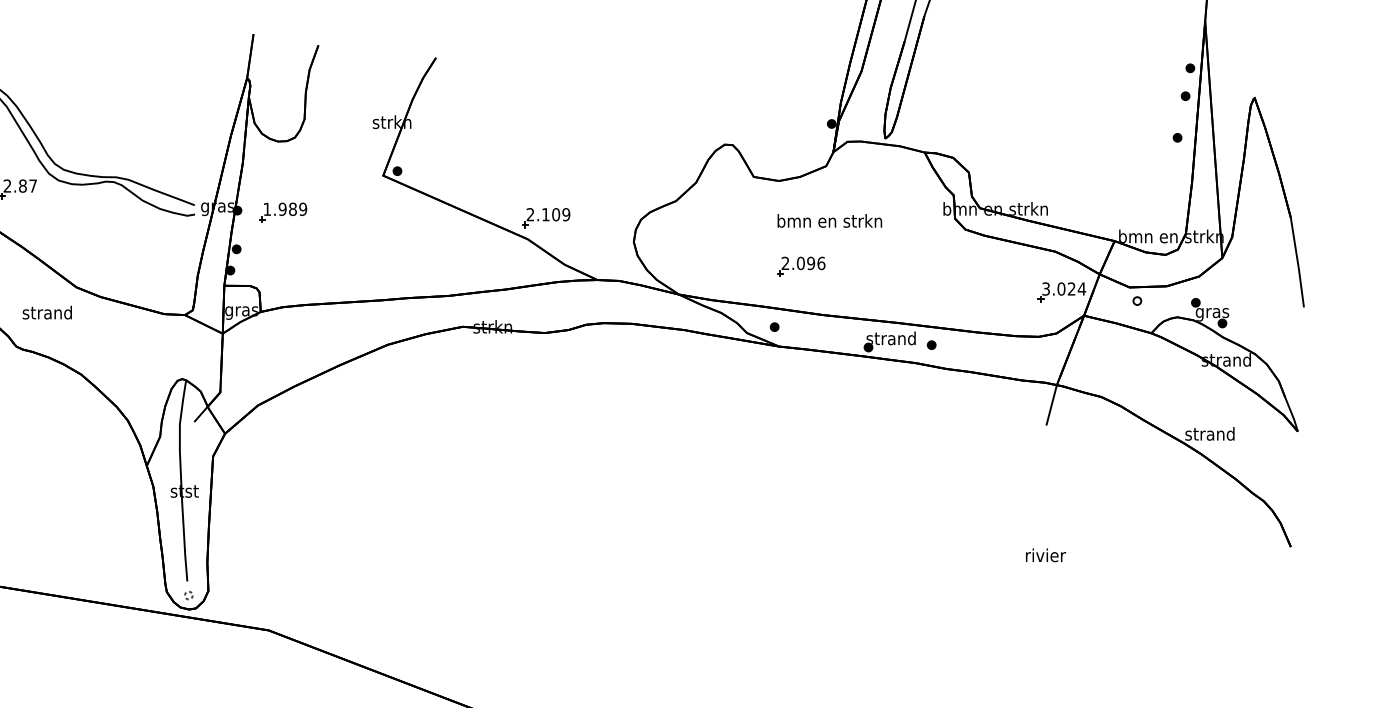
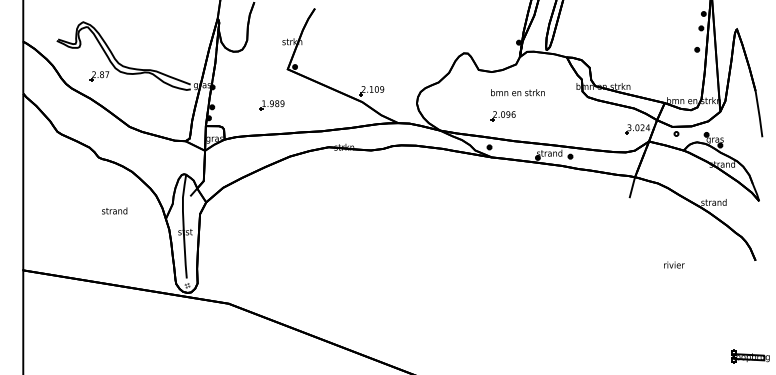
part: (281, 212) -> (271, 105), moved
text: (47, 311) -> (114, 210), moved
text: (1046, 554) -> (674, 264), moved

